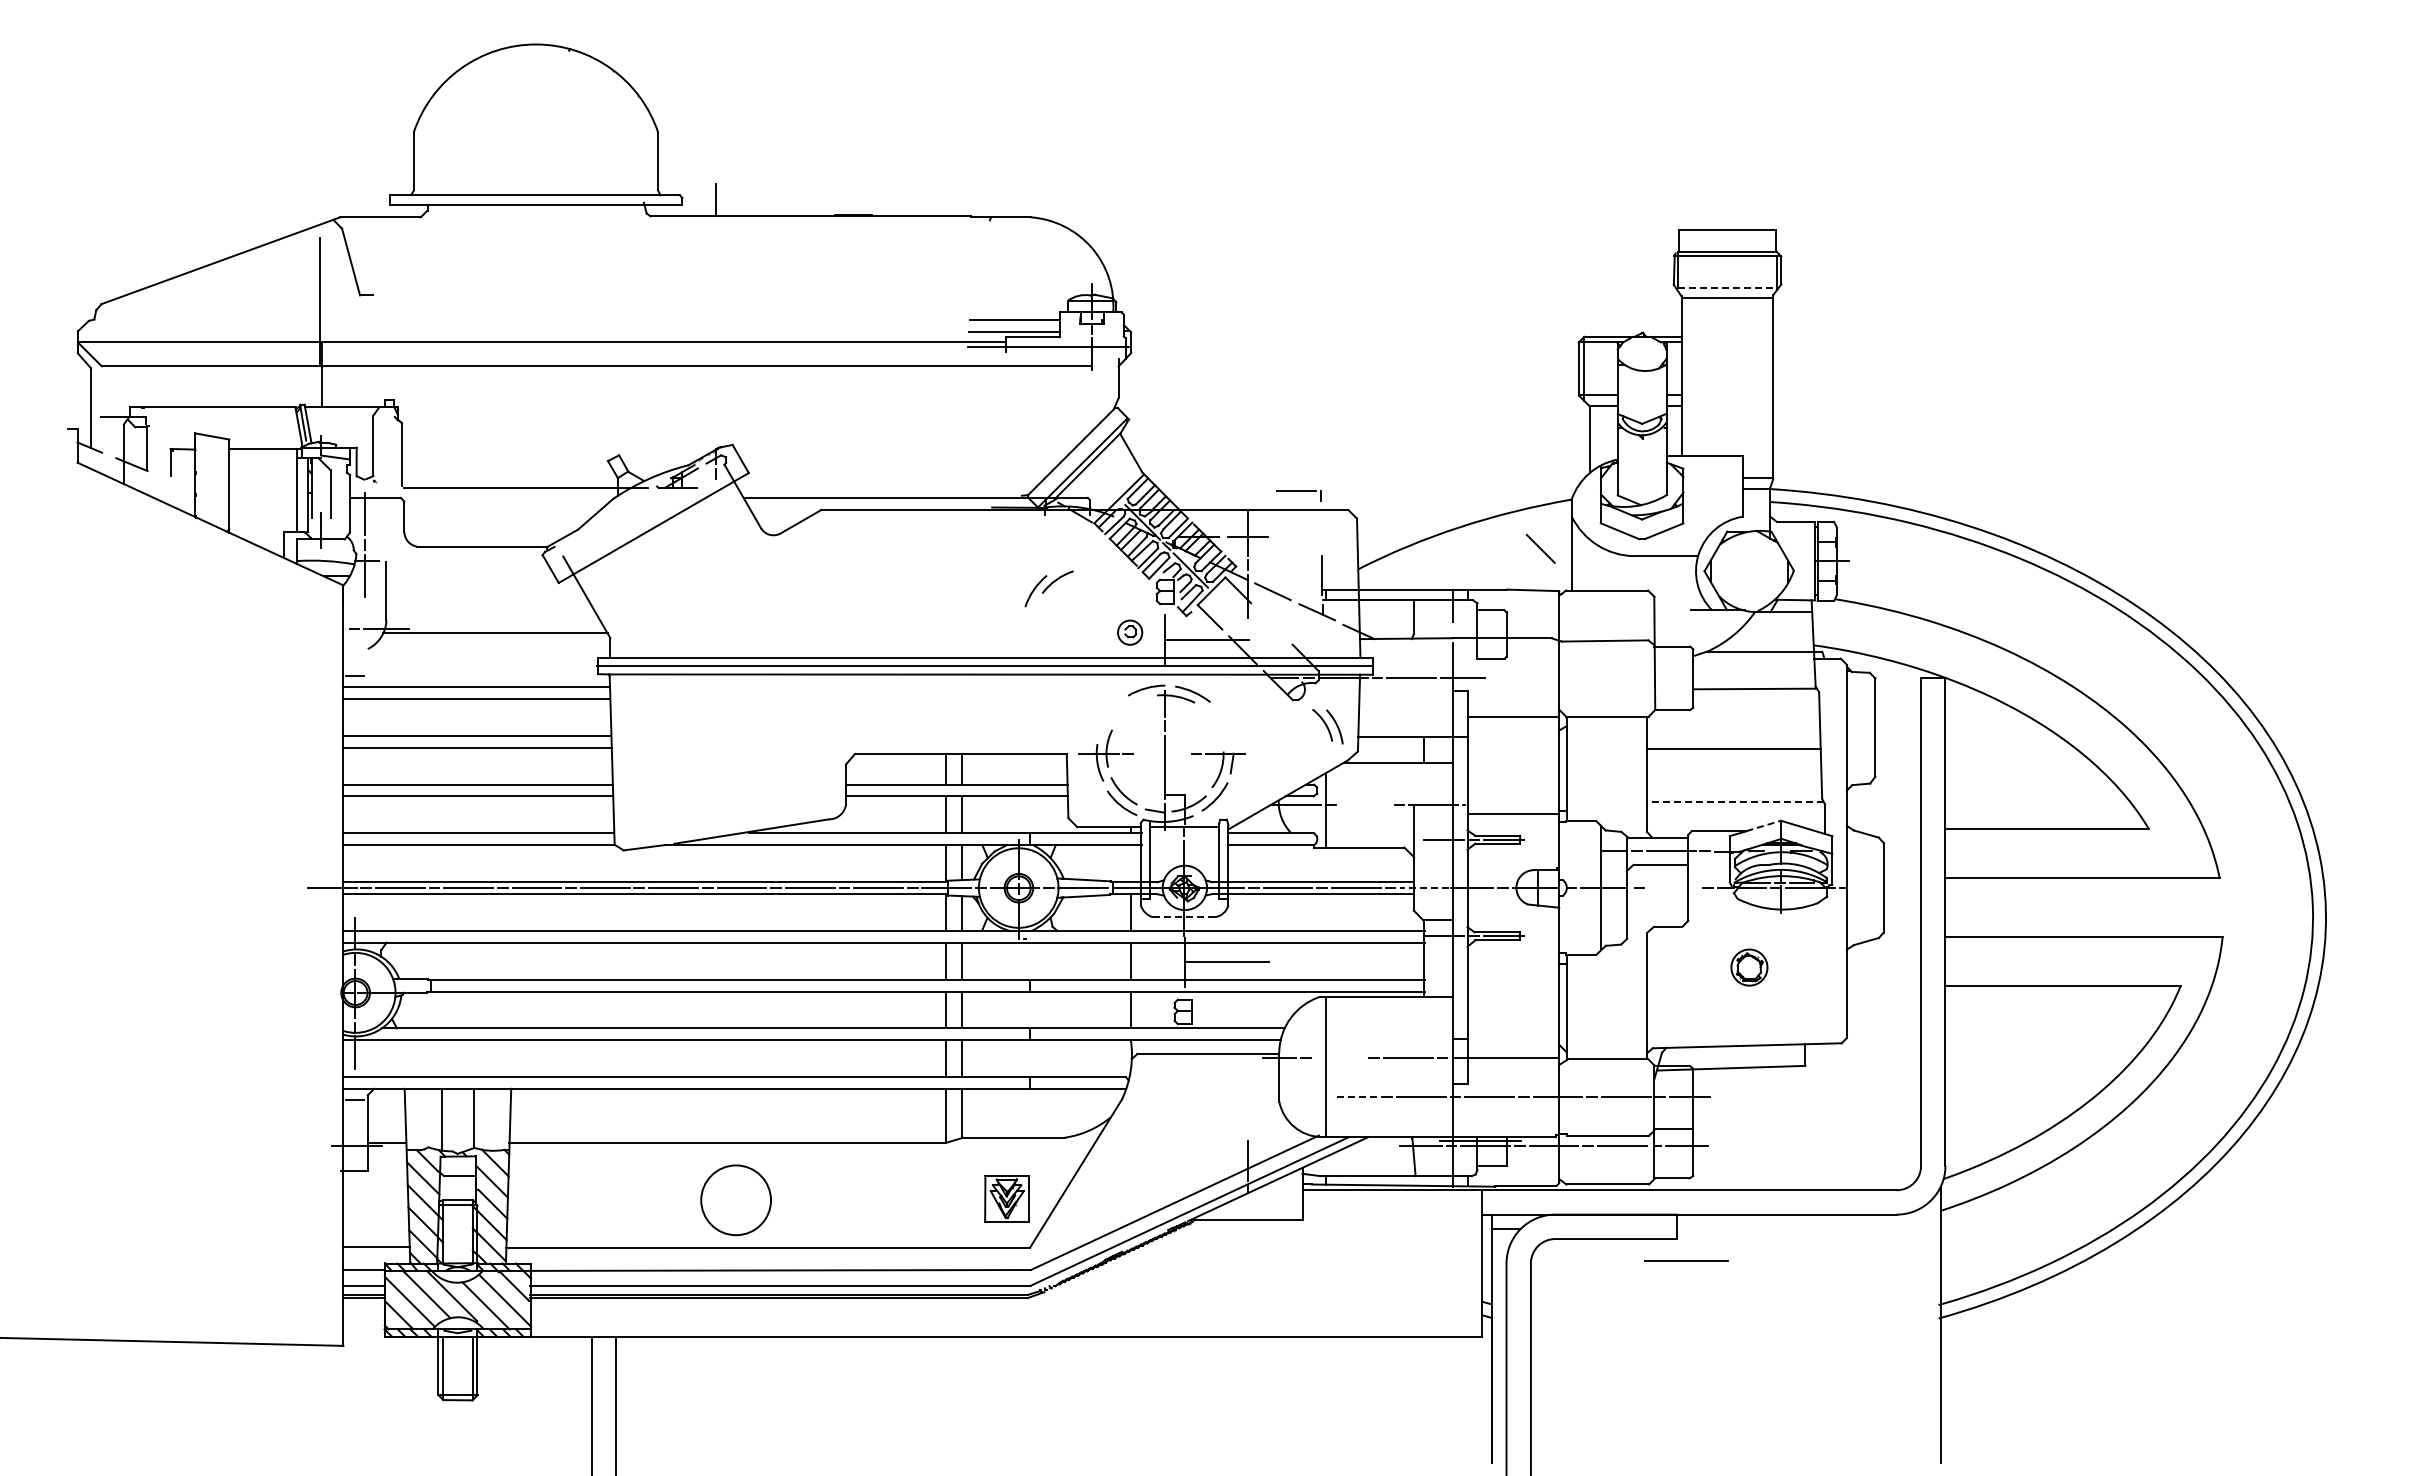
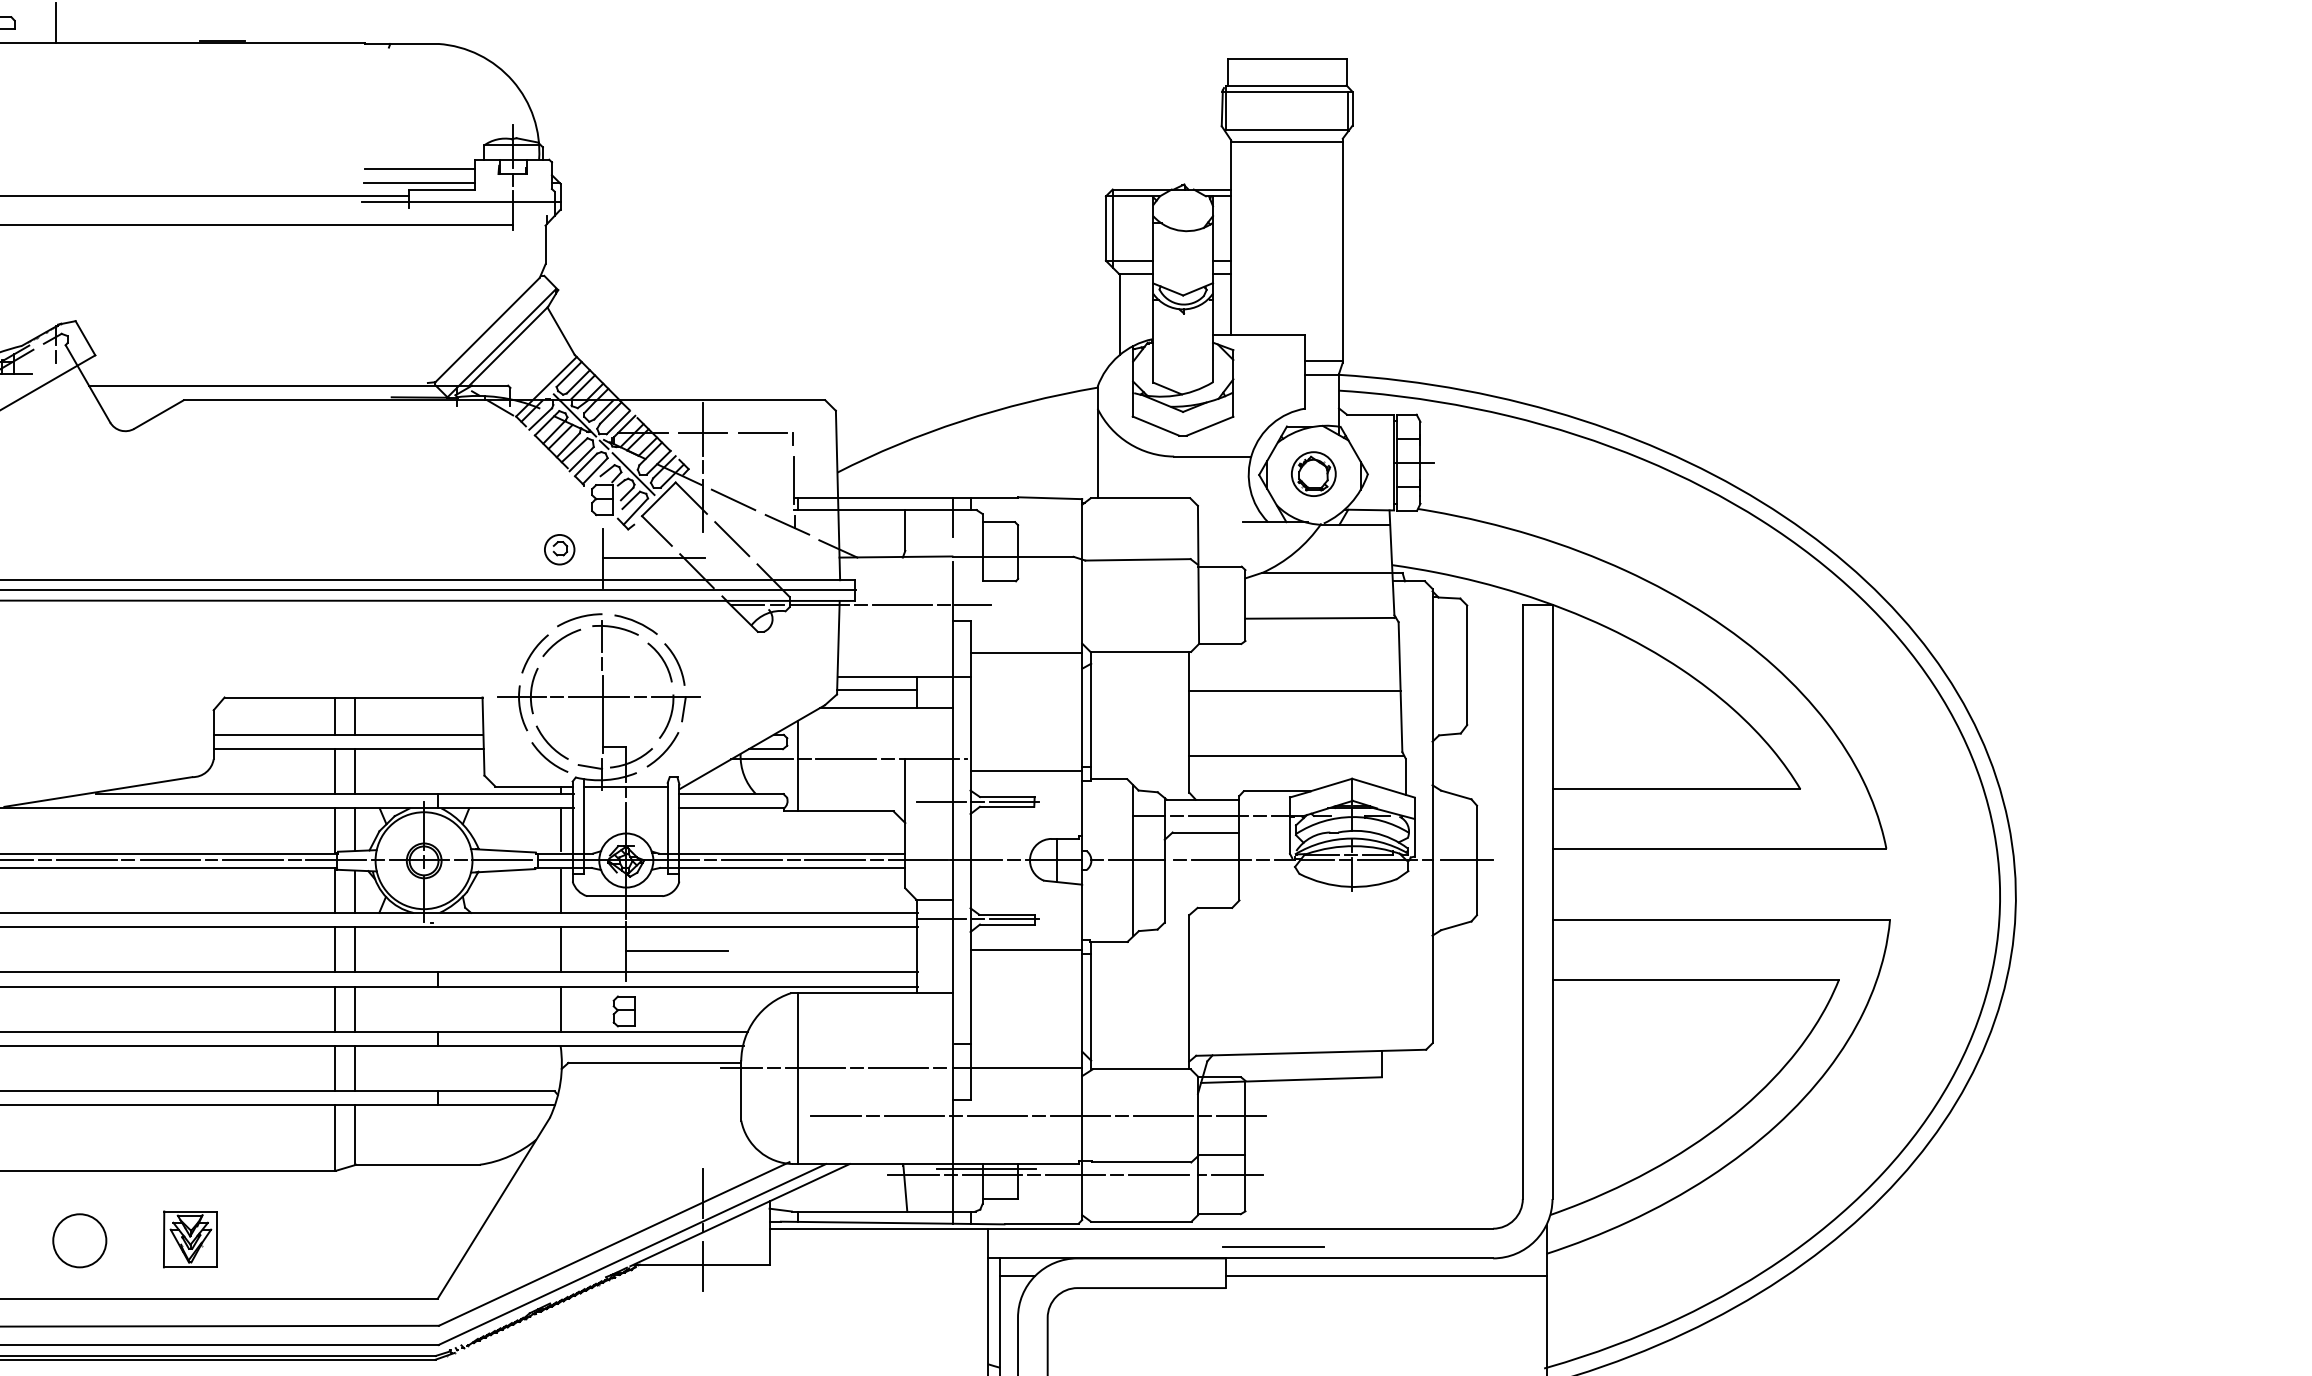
line: (1727, 288) -> (1287, 130), dashed -> solid
part: (1298, 495) -> (764, 438), moved
line: (1540, 548) -> (731, 538), moved
part: (1048, 588) -> (550, 650), moved
part: (1327, 726) -> (666, 663), moved
line: (1390, 747) -> (876, 689), added
line: (1162, 753) -> (599, 696), added
line: (1735, 802) -> (1296, 756), dashed -> solid
line: (1364, 804) -> (845, 758), added
line: (1764, 825) -> (1332, 784), dashed -> solid
line: (1130, 862) -> (560, 829), added
line: (1424, 887) -> (918, 860), dashed -> solid
line: (1673, 887) -> (1221, 860), added
line: (1875, 887) -> (1467, 860), added
line: (1183, 917) -> (624, 896), dashed -> solid
line: (1513, 961) -> (1026, 950), added
part: (1749, 967) -> (1313, 474), moved
line: (1339, 1058) -> (814, 1068), added
line: (1357, 1097) -> (836, 1115), dashed -> solid
part: (1006, 1198) -> (189, 1238), moved
circle: (735, 1199) -> (79, 1239), size x0.62
line: (1247, 1220) -> (702, 1265), added
line: (1808, 1229) -> (1385, 1276), added
line: (1686, 1260) -> (1273, 1246), moved

